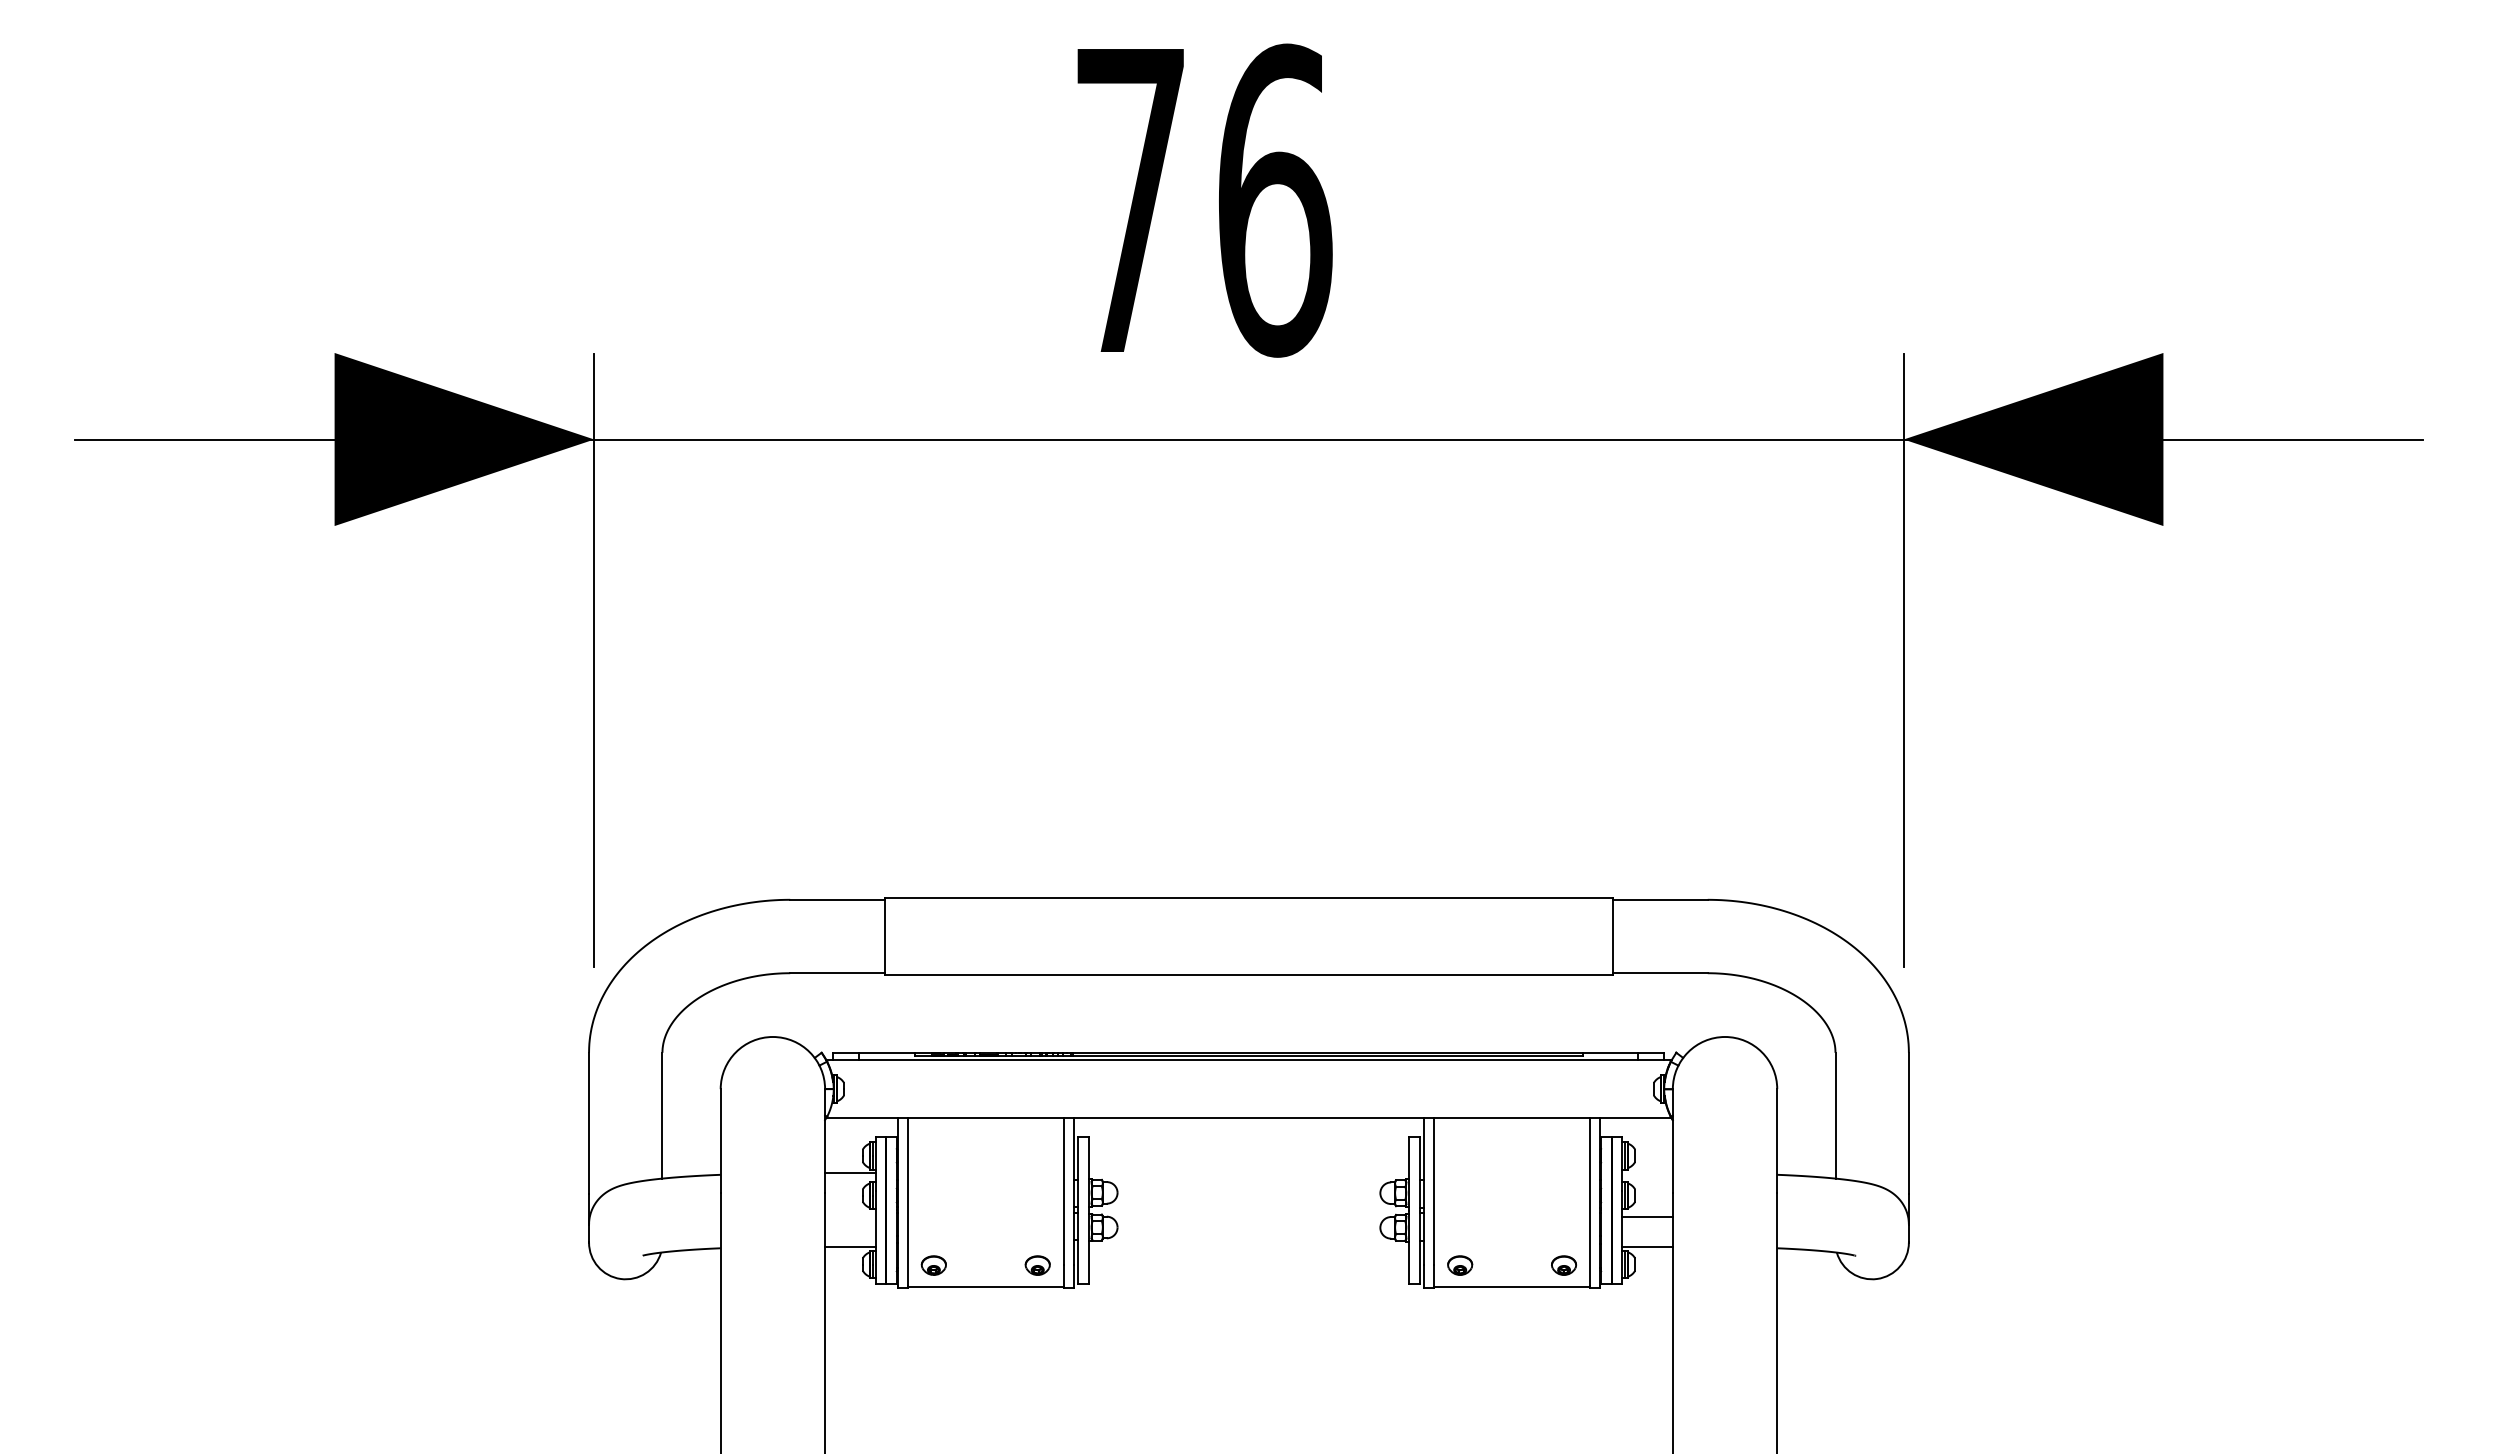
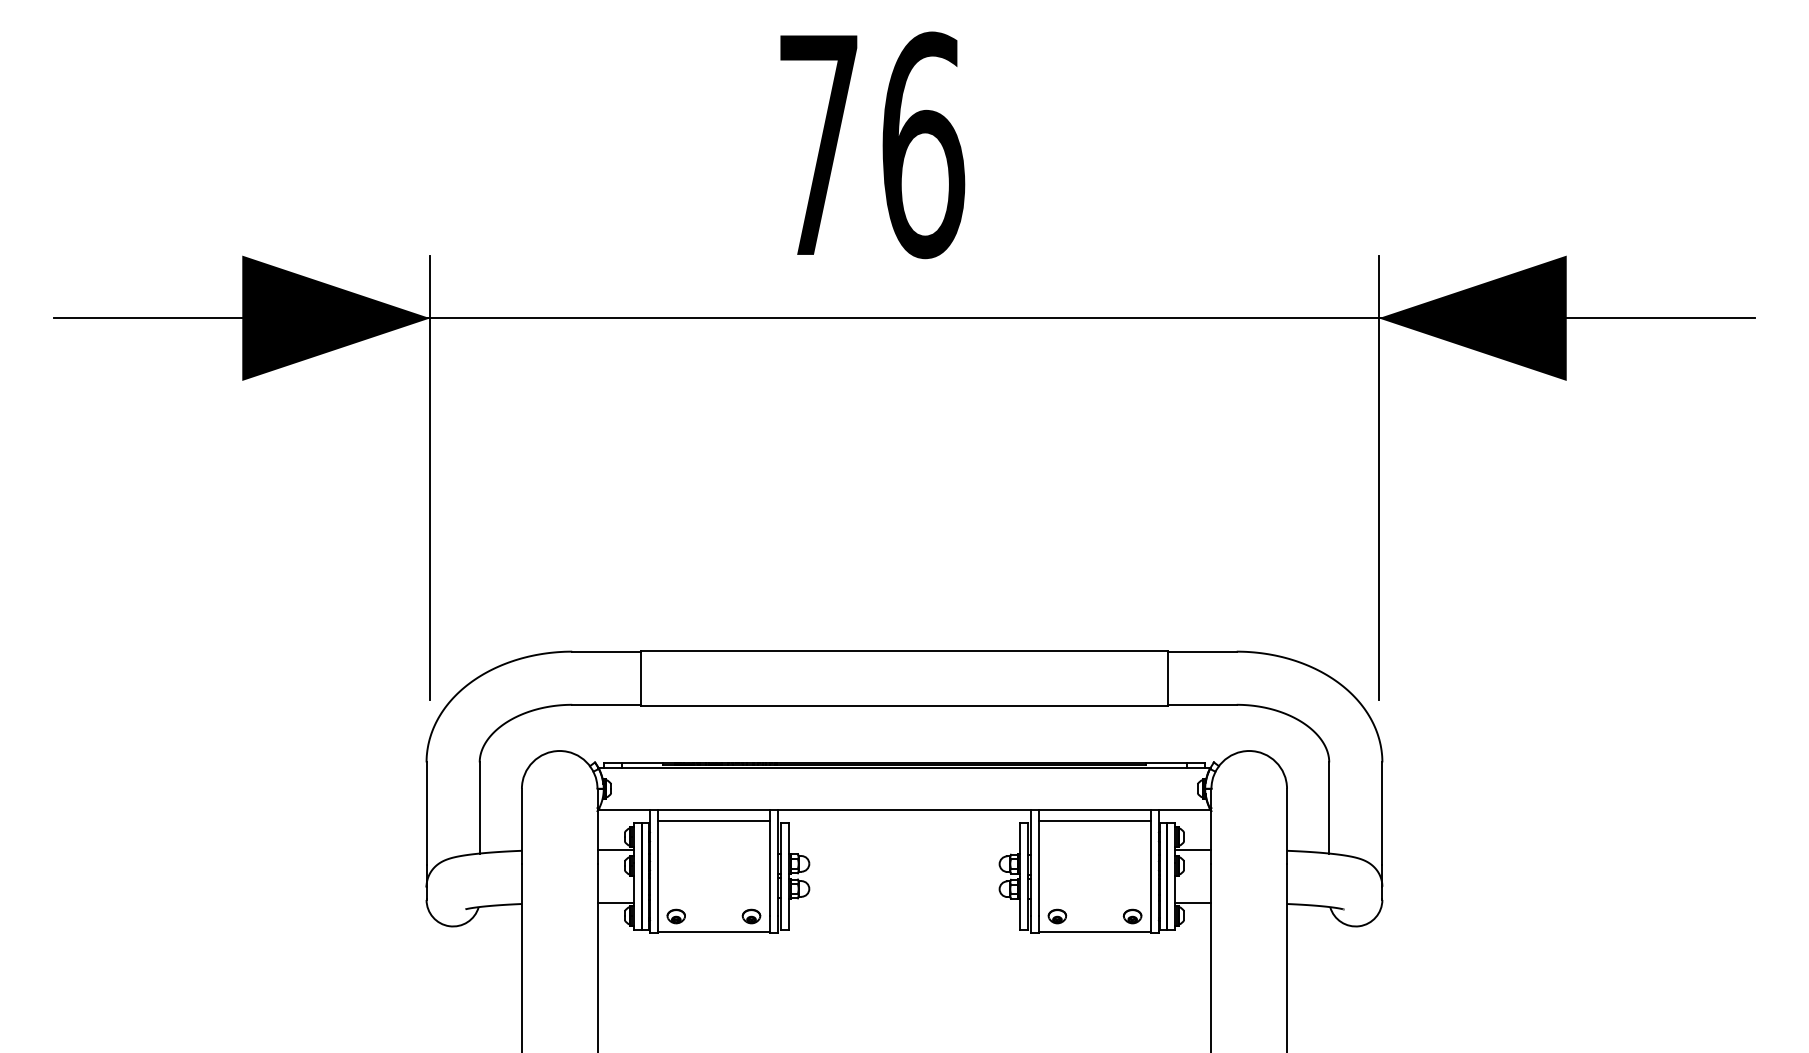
line: (985, 1133) -> (713, 820), added
line: (1512, 1133) -> (1095, 820), added
line: (1647, 1217) -> (1193, 849), moved

